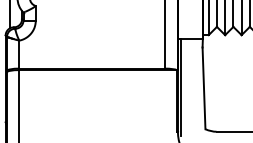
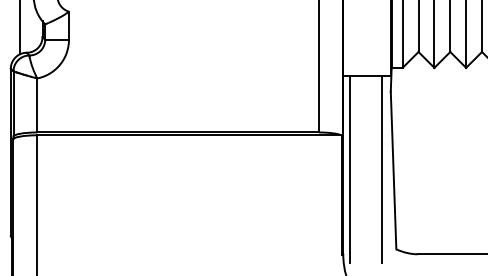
line: (197, 87) -> (381, 168), added

